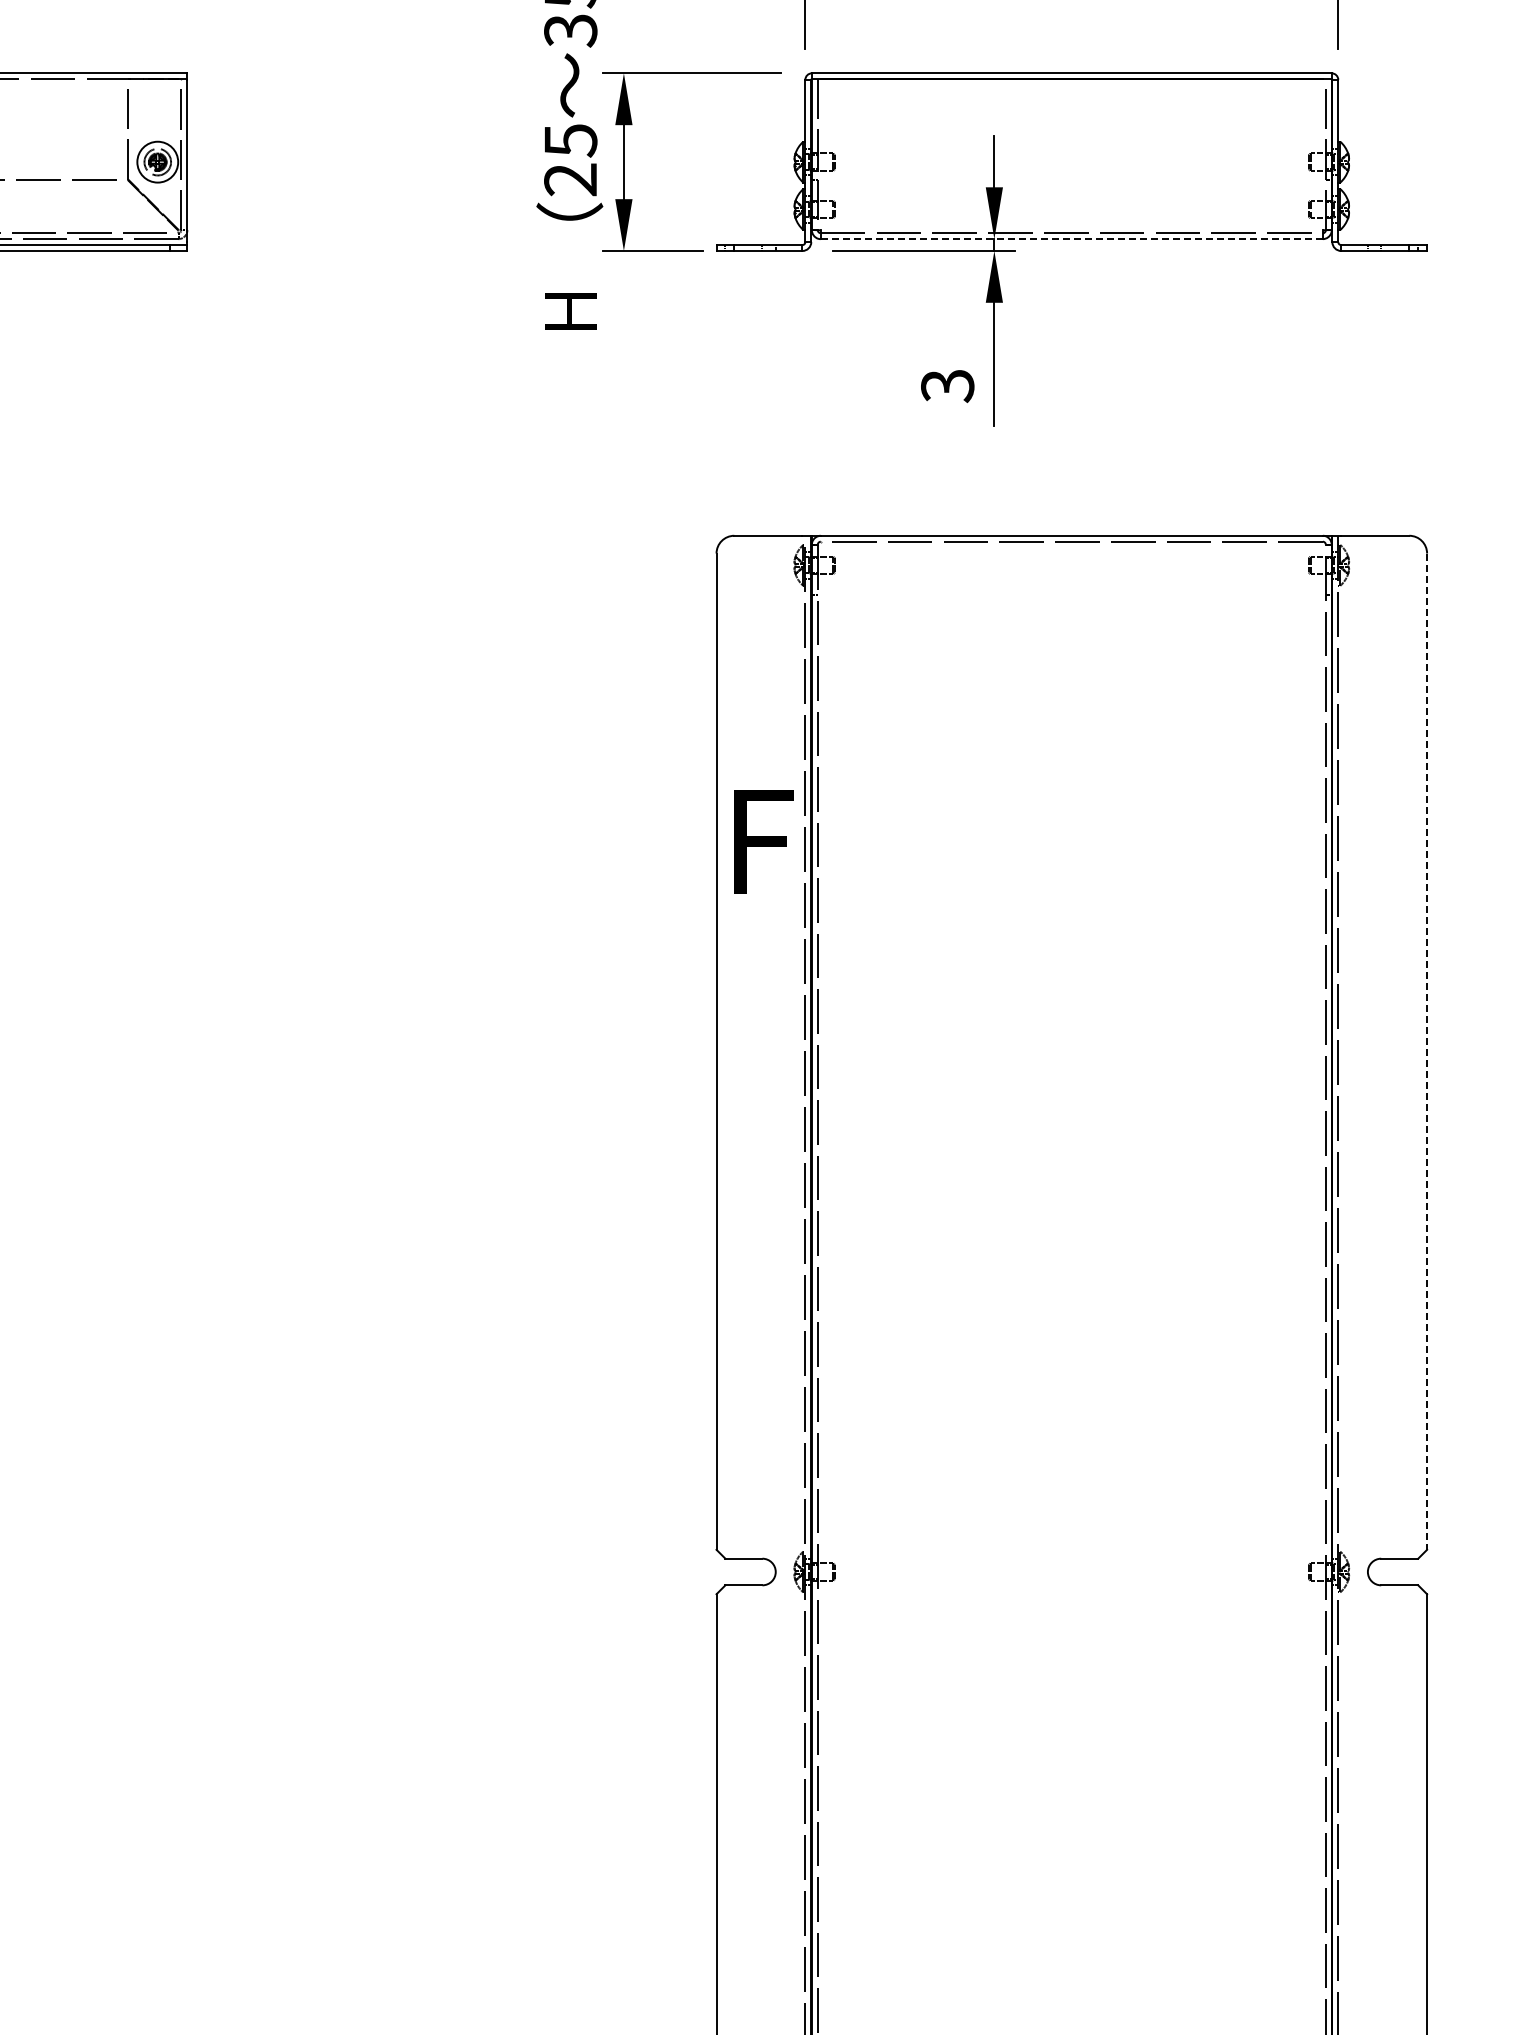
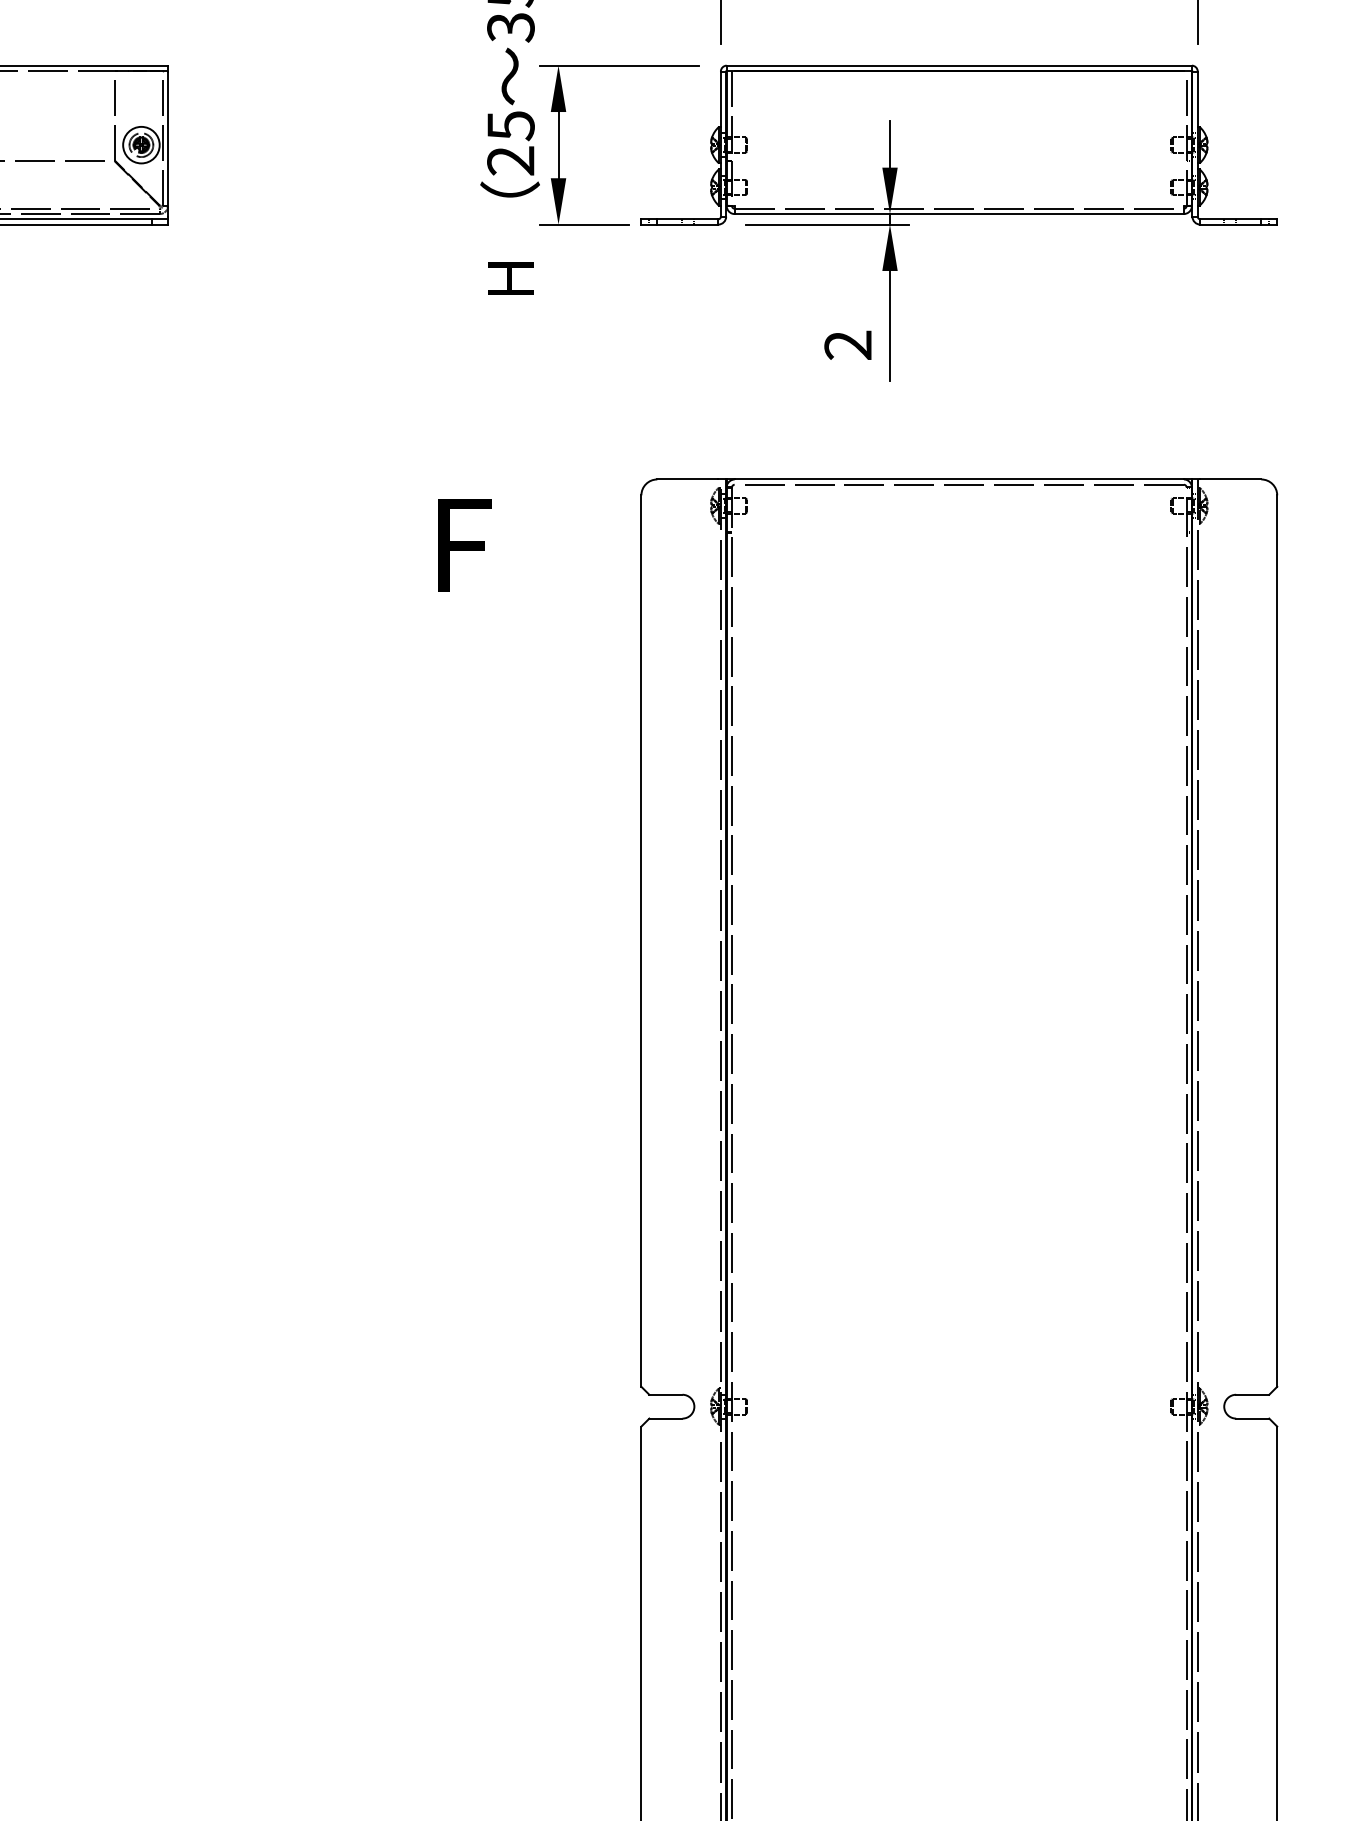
line: (1071, 239) -> (959, 214), dashed -> solid
text: (947, 386) -> (848, 345), 3 -> 2
text: (763, 841) -> (464, 545), moved
line: (1427, 1052) -> (1277, 941), dashed -> solid

